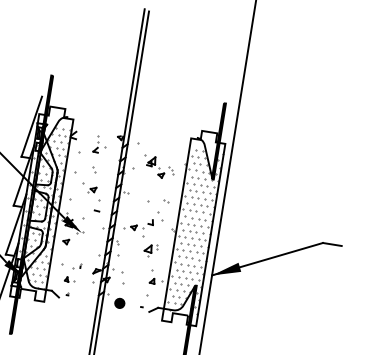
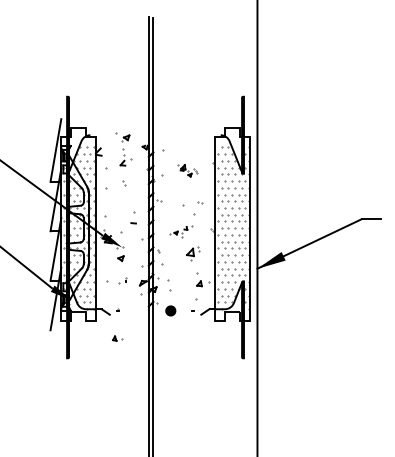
part: (158, 167) -> (187, 170), size x0.6
part: (89, 188) -> (122, 137), moved
part: (142, 226) -> (181, 231), size x0.6
part: (65, 241) -> (120, 258), moved
part: (69, 279) -> (117, 338), moved

